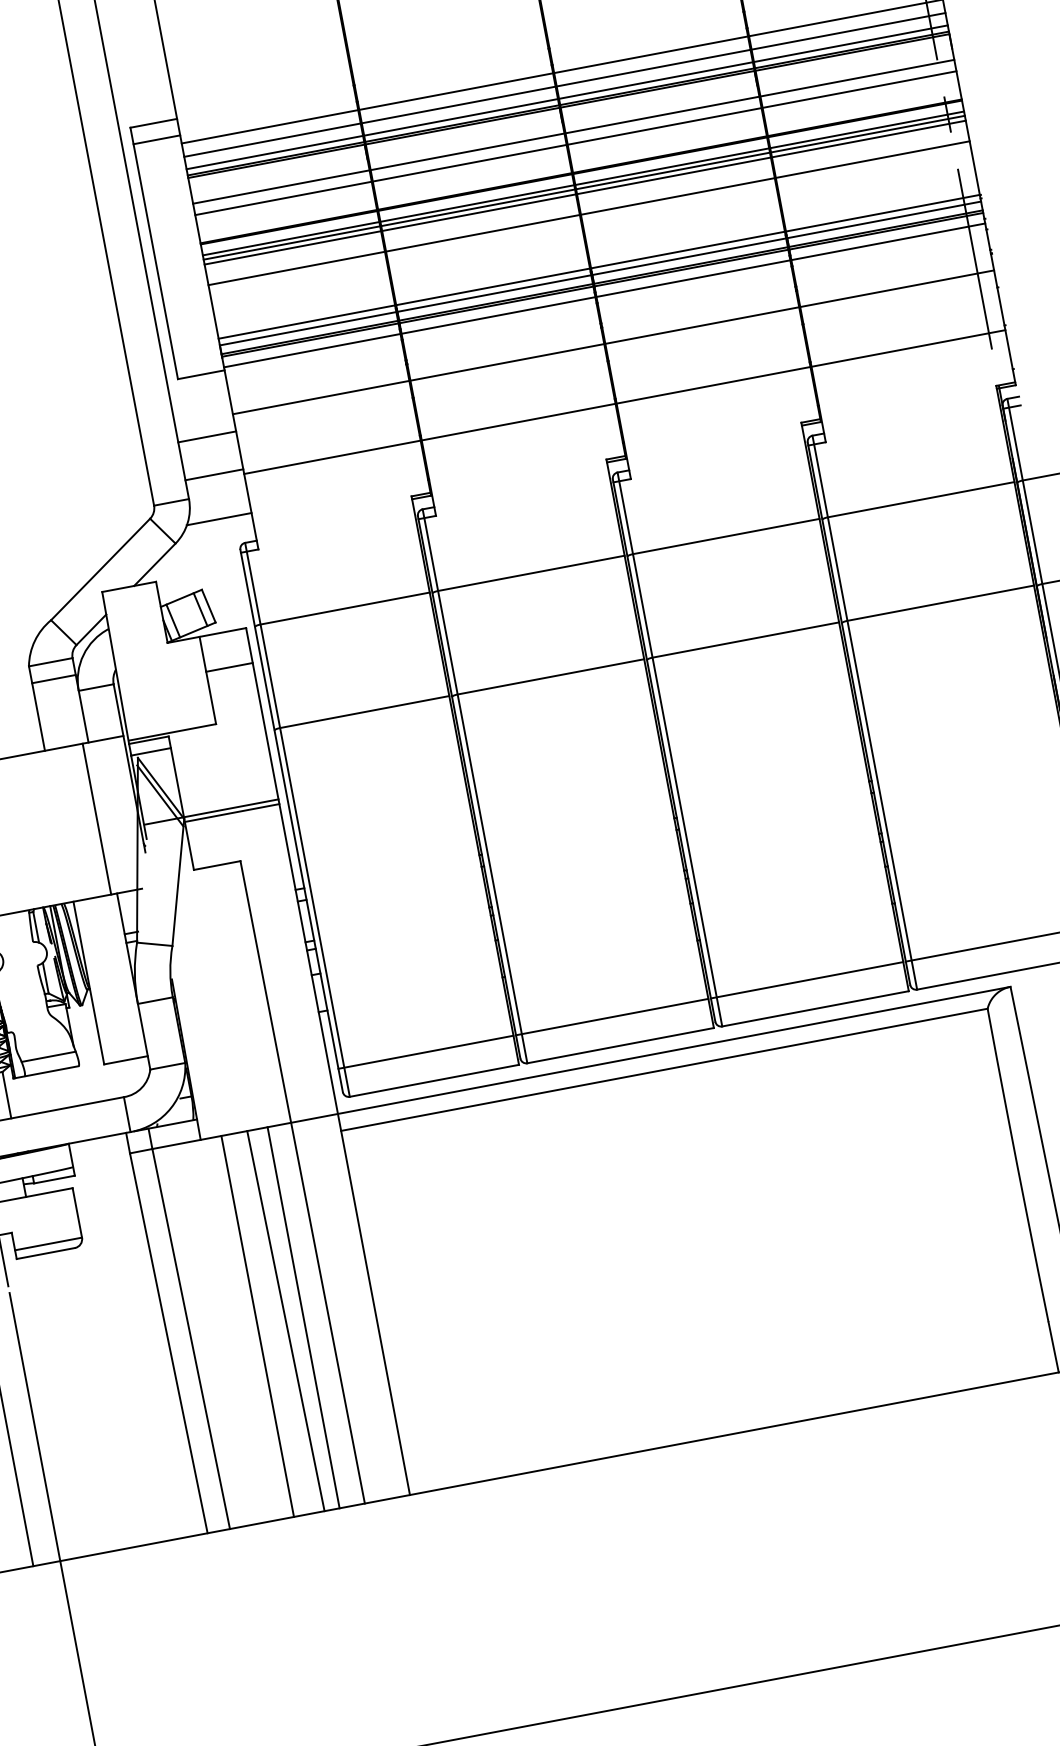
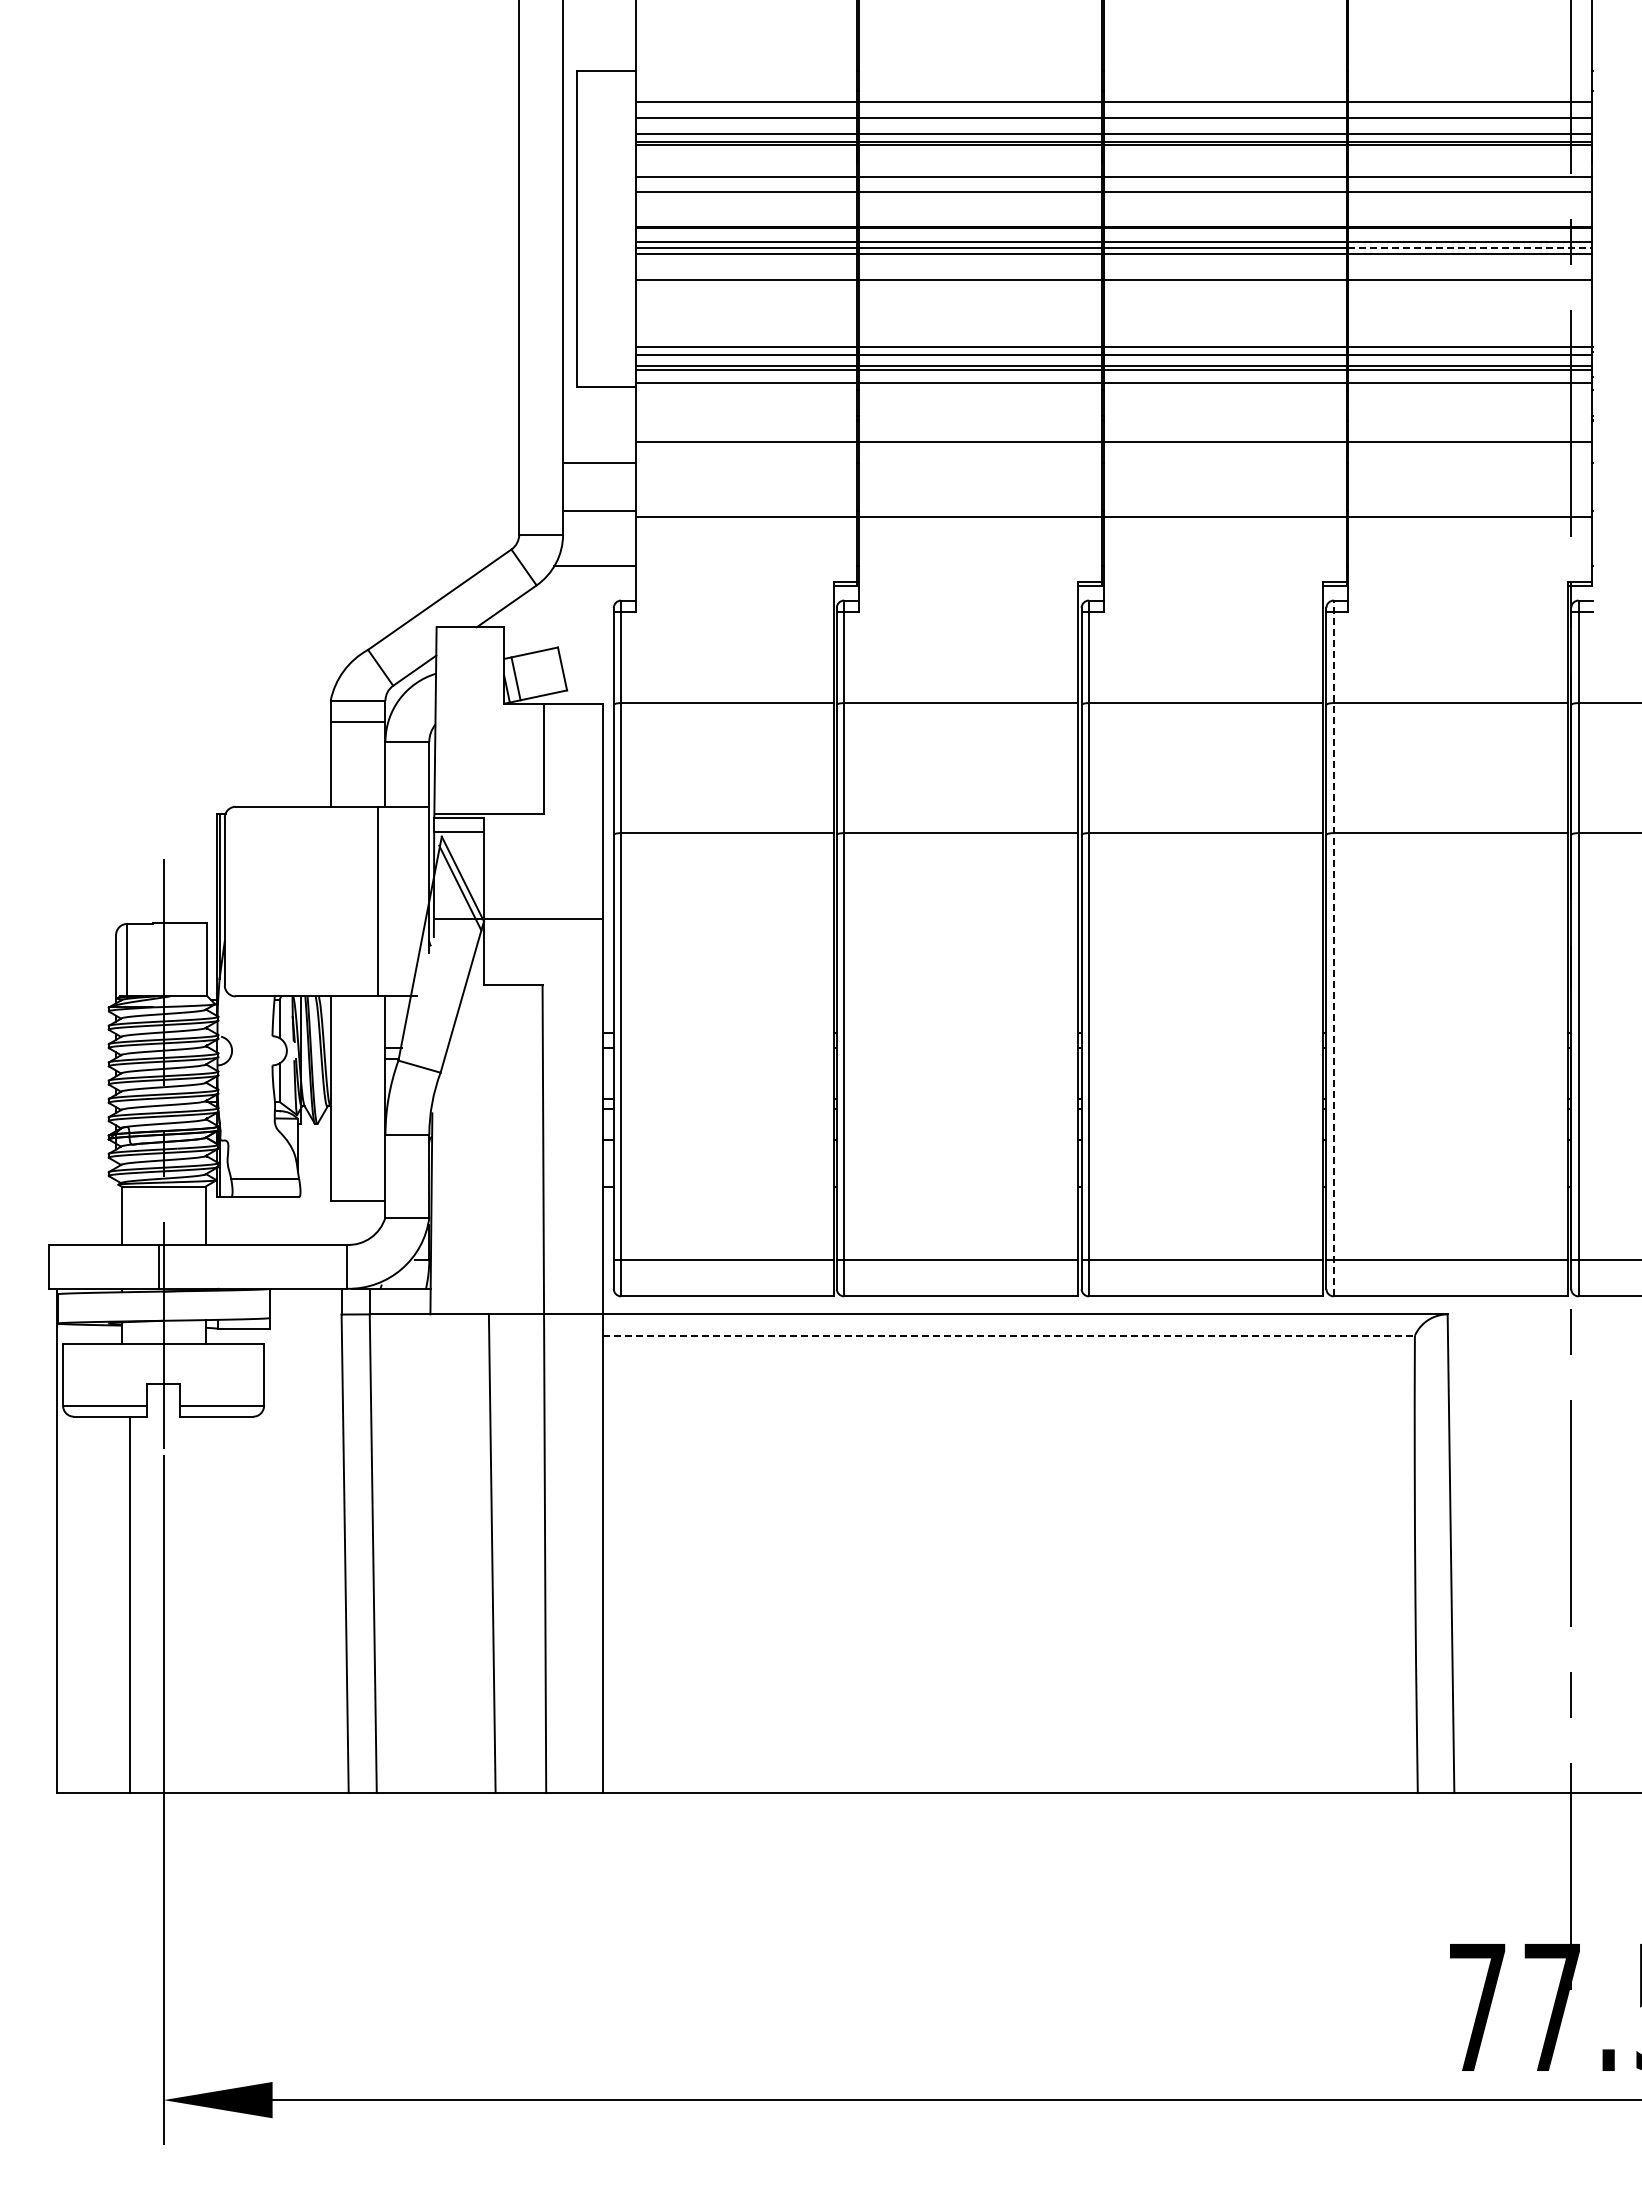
line: (868, 134) -> (1470, 247), solid -> dashed
line: (156, 139) -> (606, 91), removed
line: (200, 609) -> (551, 670), removed
line: (229, 667) -> (573, 747), removed
line: (864, 712) -> (1333, 948), solid -> dashed
line: (232, 813) -> (543, 925), removed
line: (664, 1069) -> (1009, 1335), solid -> dashed
line: (303, 1317) -> (514, 1553), removed
line: (257, 1326) -> (456, 1553), removed

